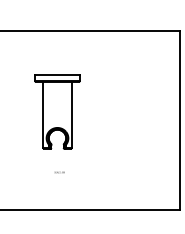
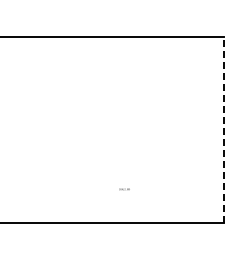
part: (57, 112) -> (96, 121), removed
line: (180, 120) -> (224, 130), solid -> dashed
text: (59, 172) -> (124, 189), moved

